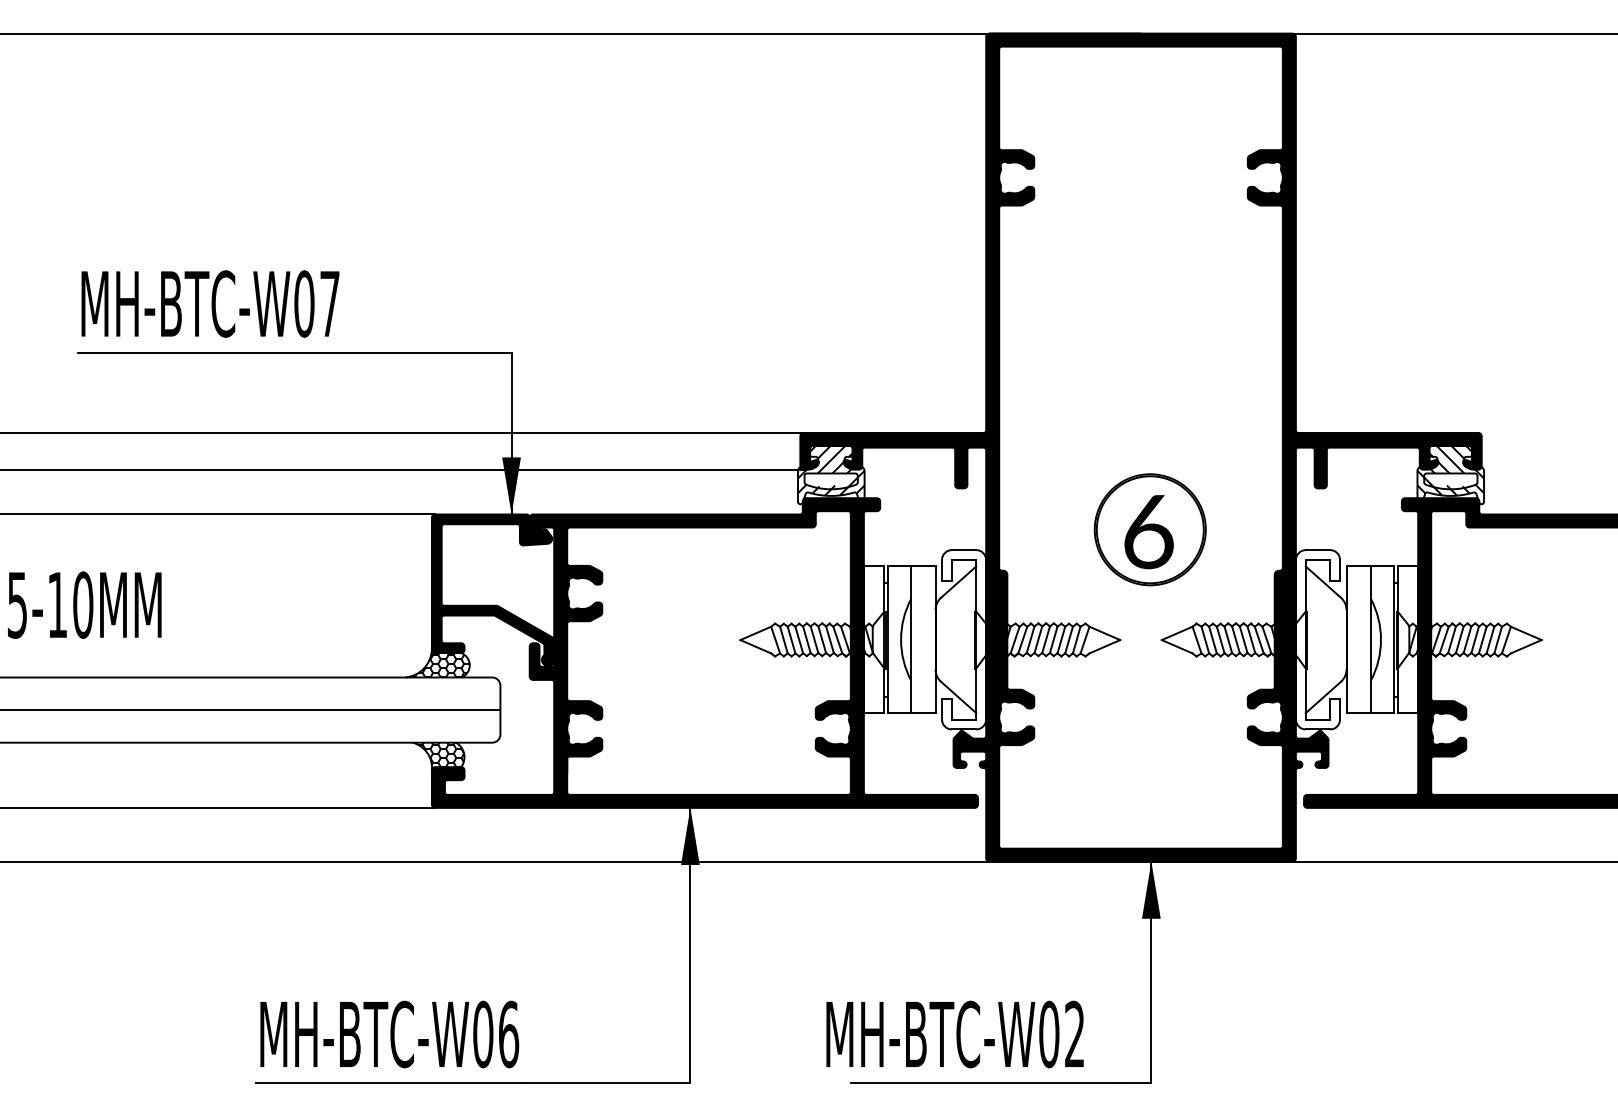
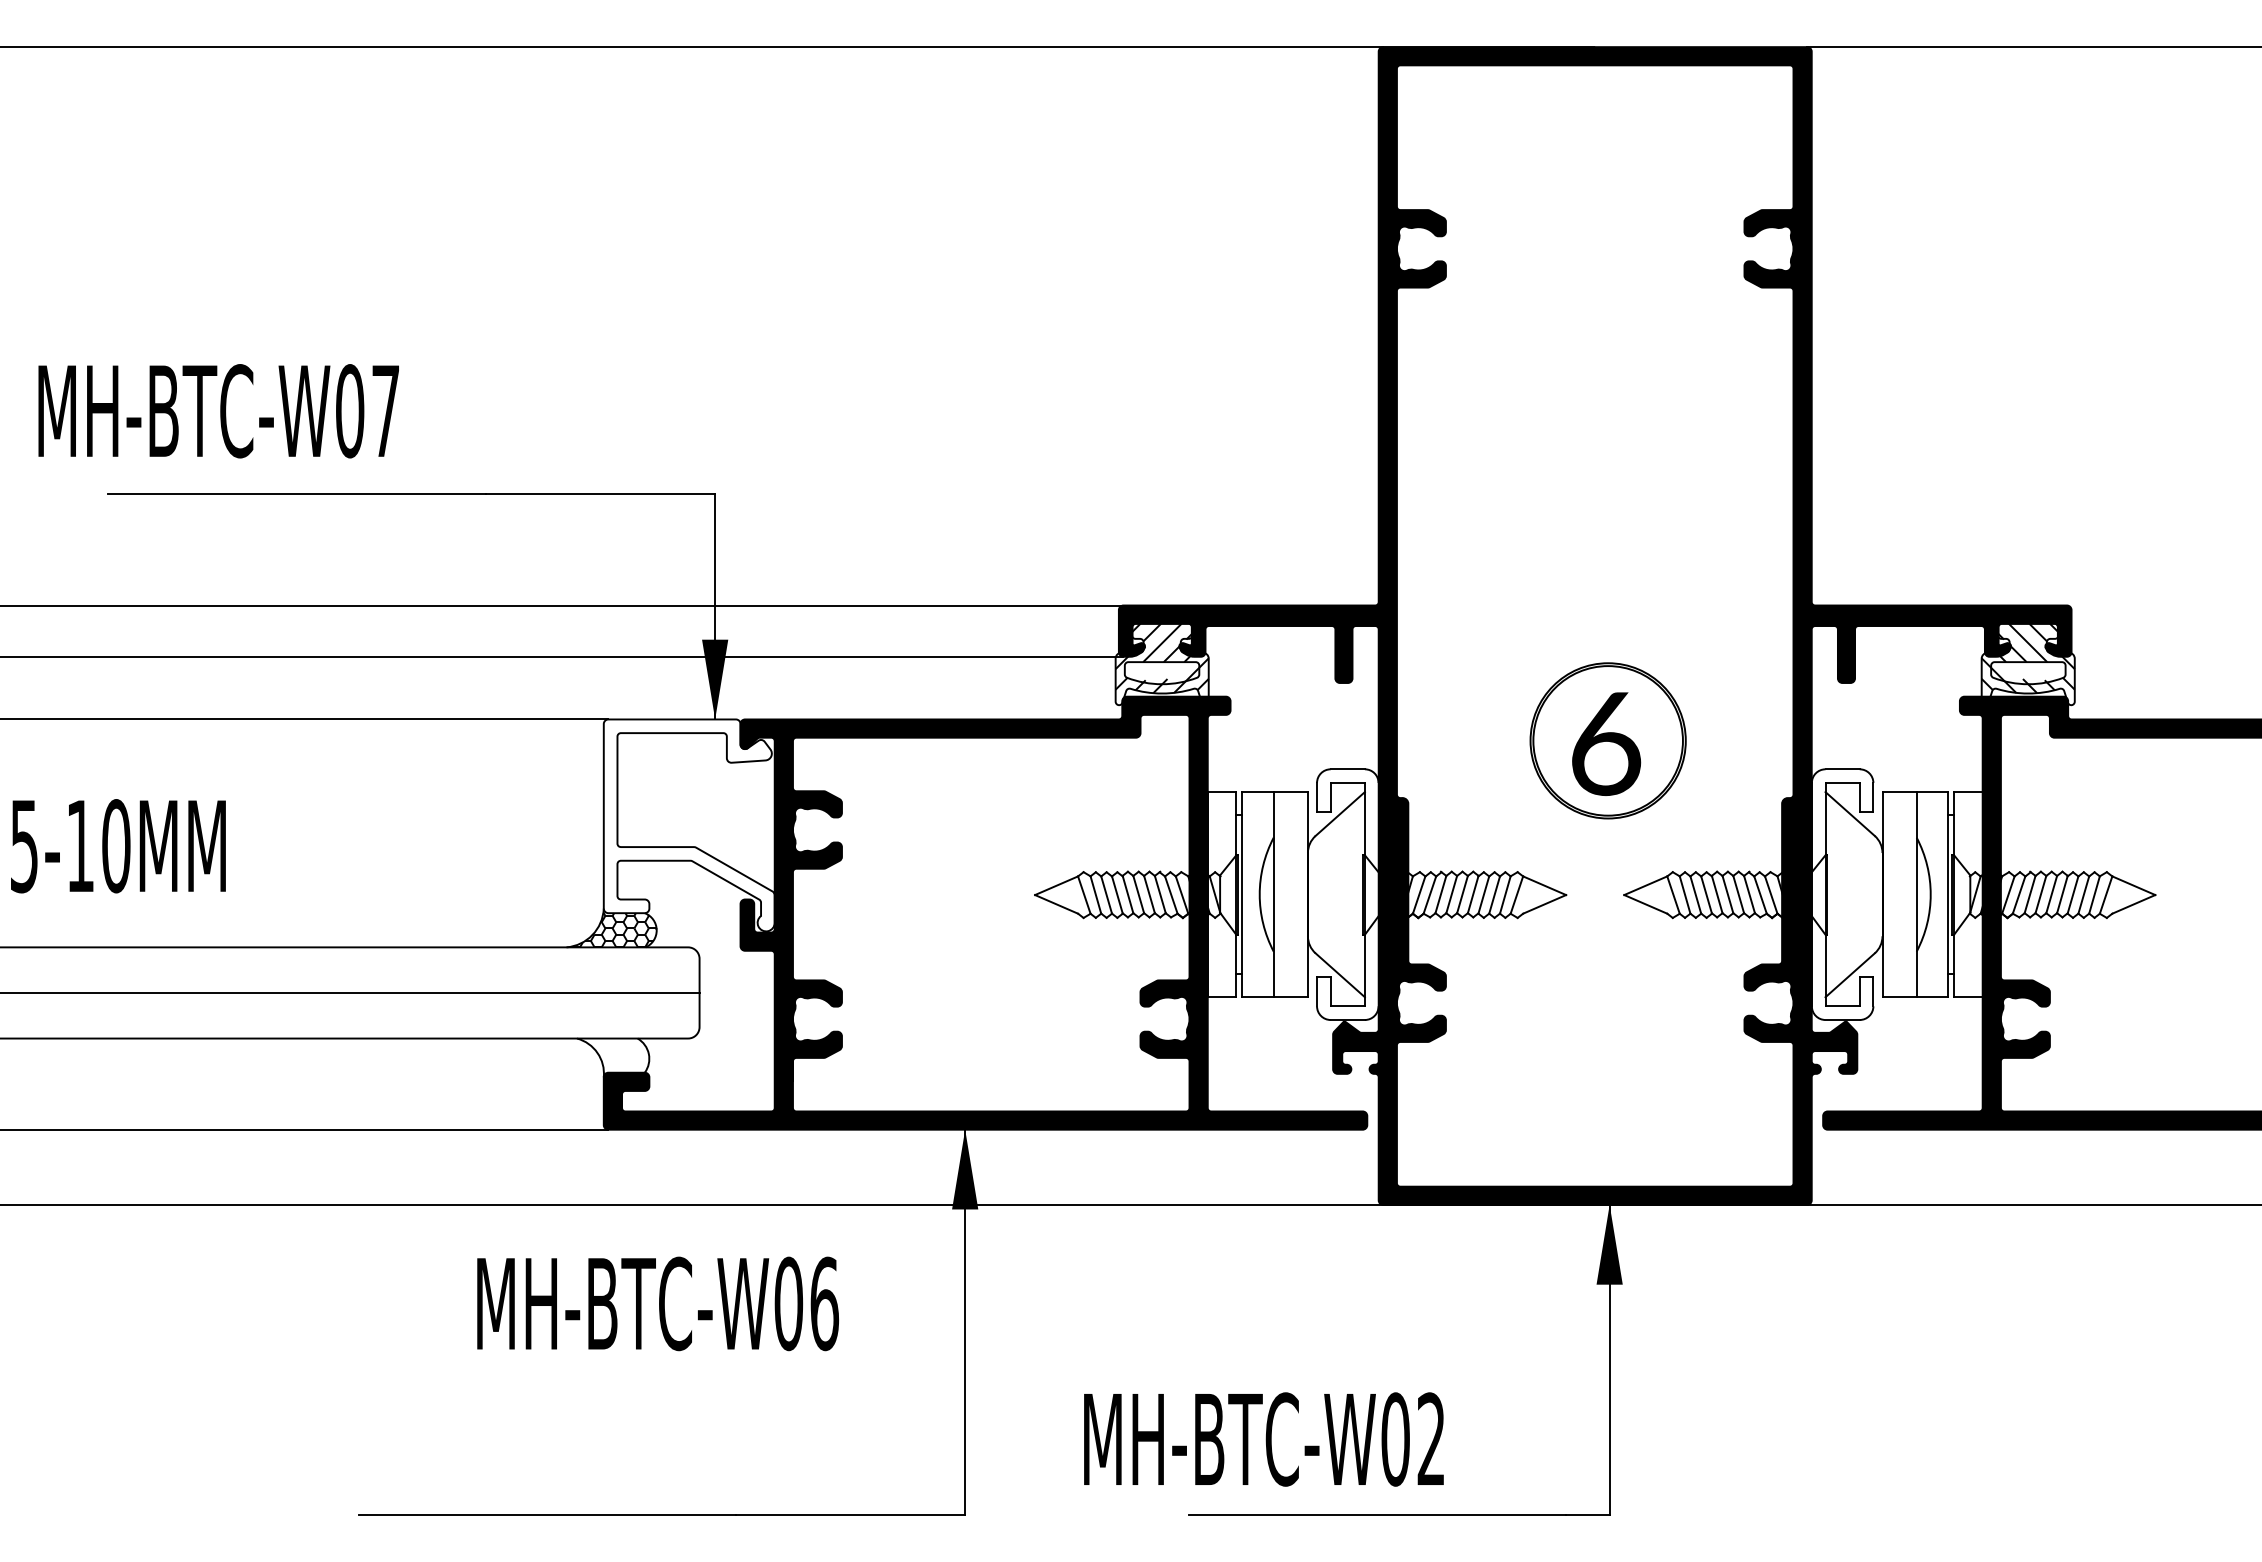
text: (210, 303) -> (218, 410), moved
fill: (492, 590) -> (688, 825), removed
hatch: (440, 755) -> (615, 1056), removed
text: (389, 1034) -> (657, 1303), moved
text: (954, 1034) -> (1263, 1439), moved

